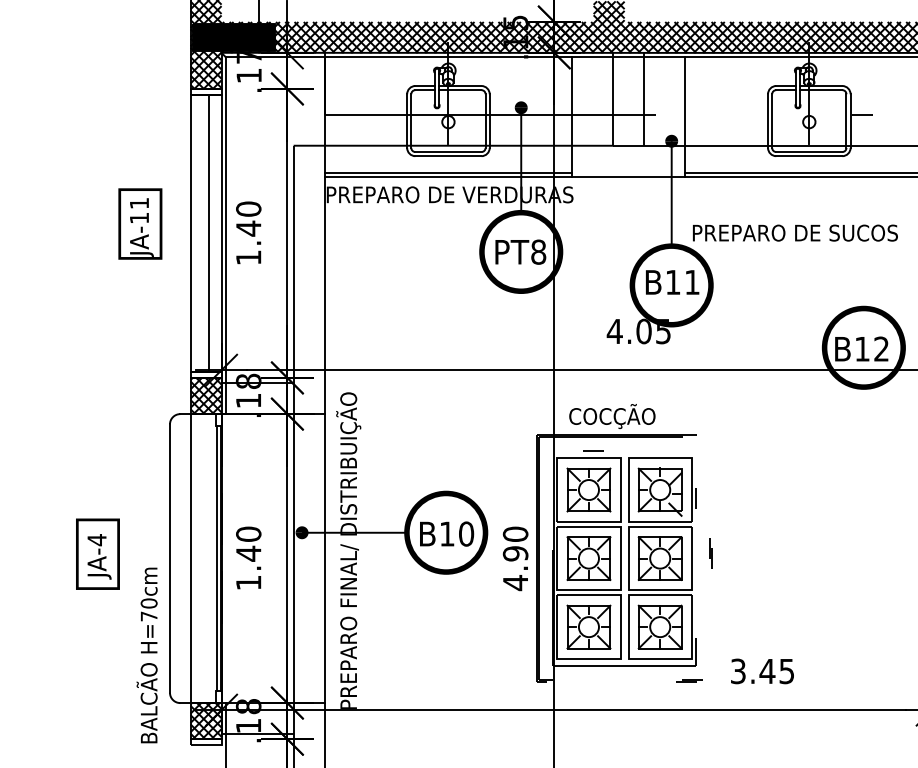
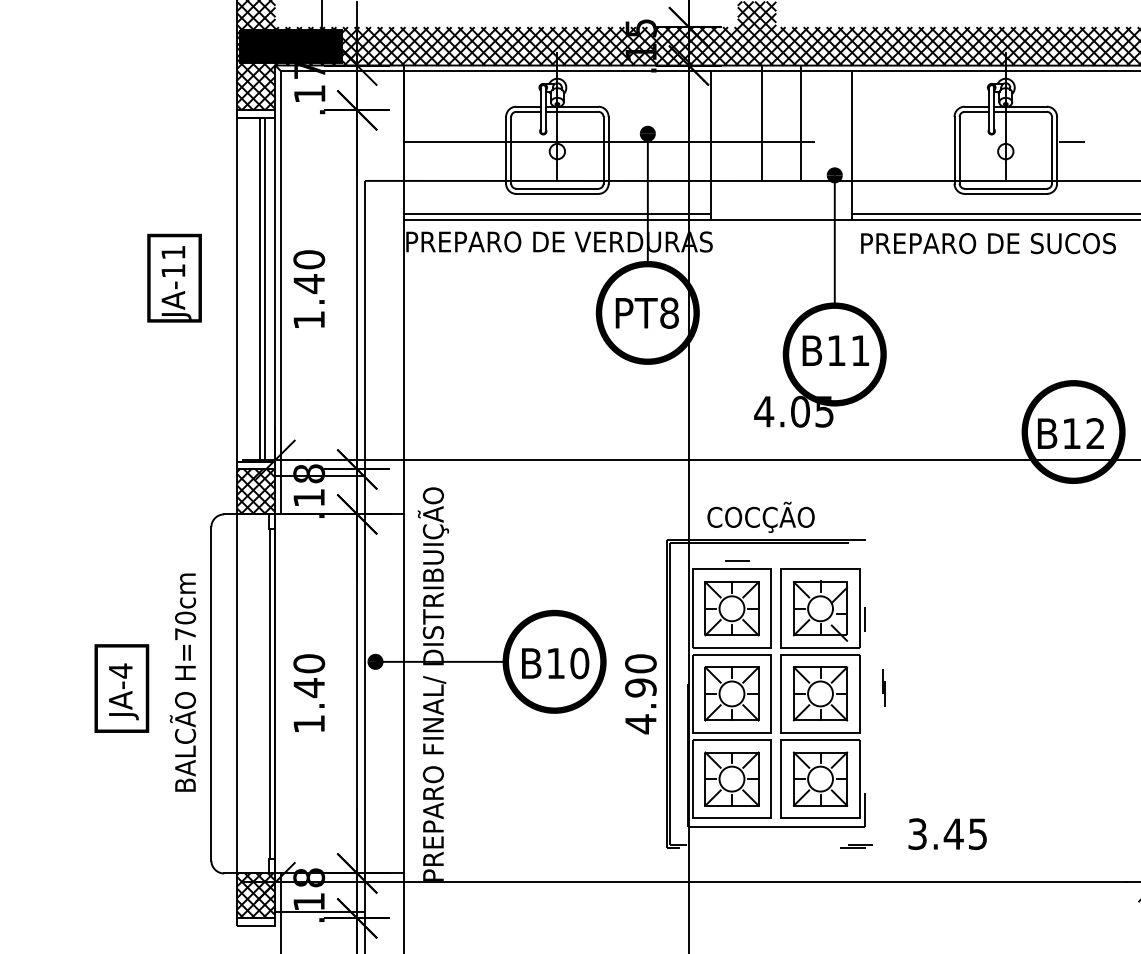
text: (795, 232) -> (988, 242), moved
line: (213, 233) -> (265, 289), added
text: (146, 655) -> (182, 682), moved

